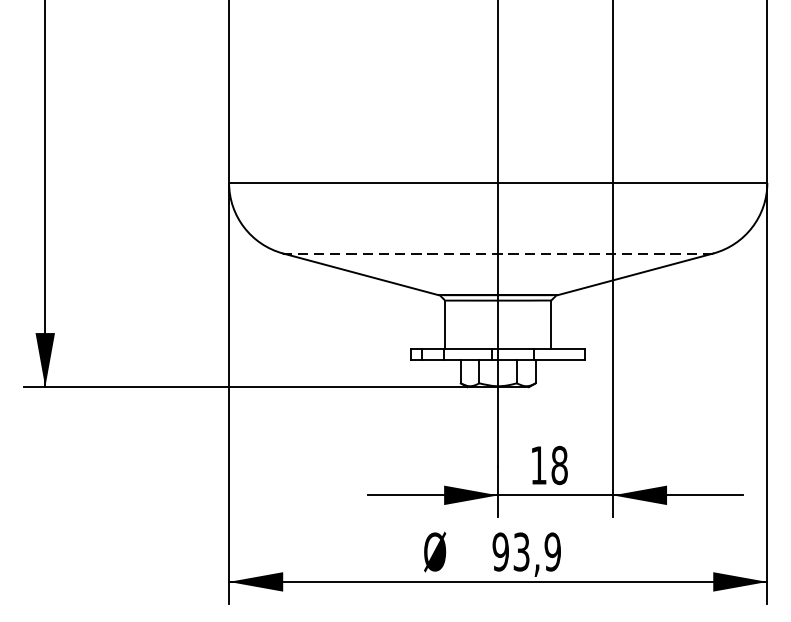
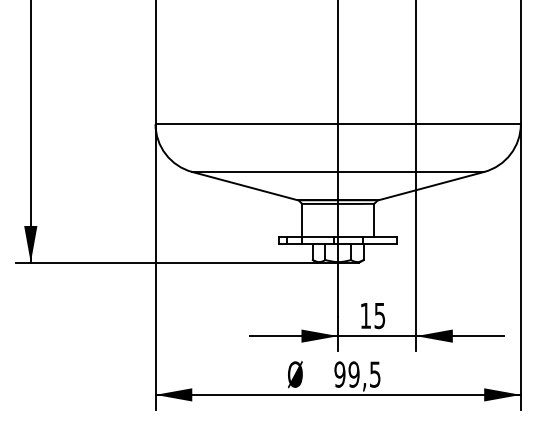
line: (498, 252) -> (338, 171), dashed -> solid
text: (559, 464) -> (379, 315), 18 -> 15
text: (536, 551) -> (364, 374), 93,9 -> 99,5

